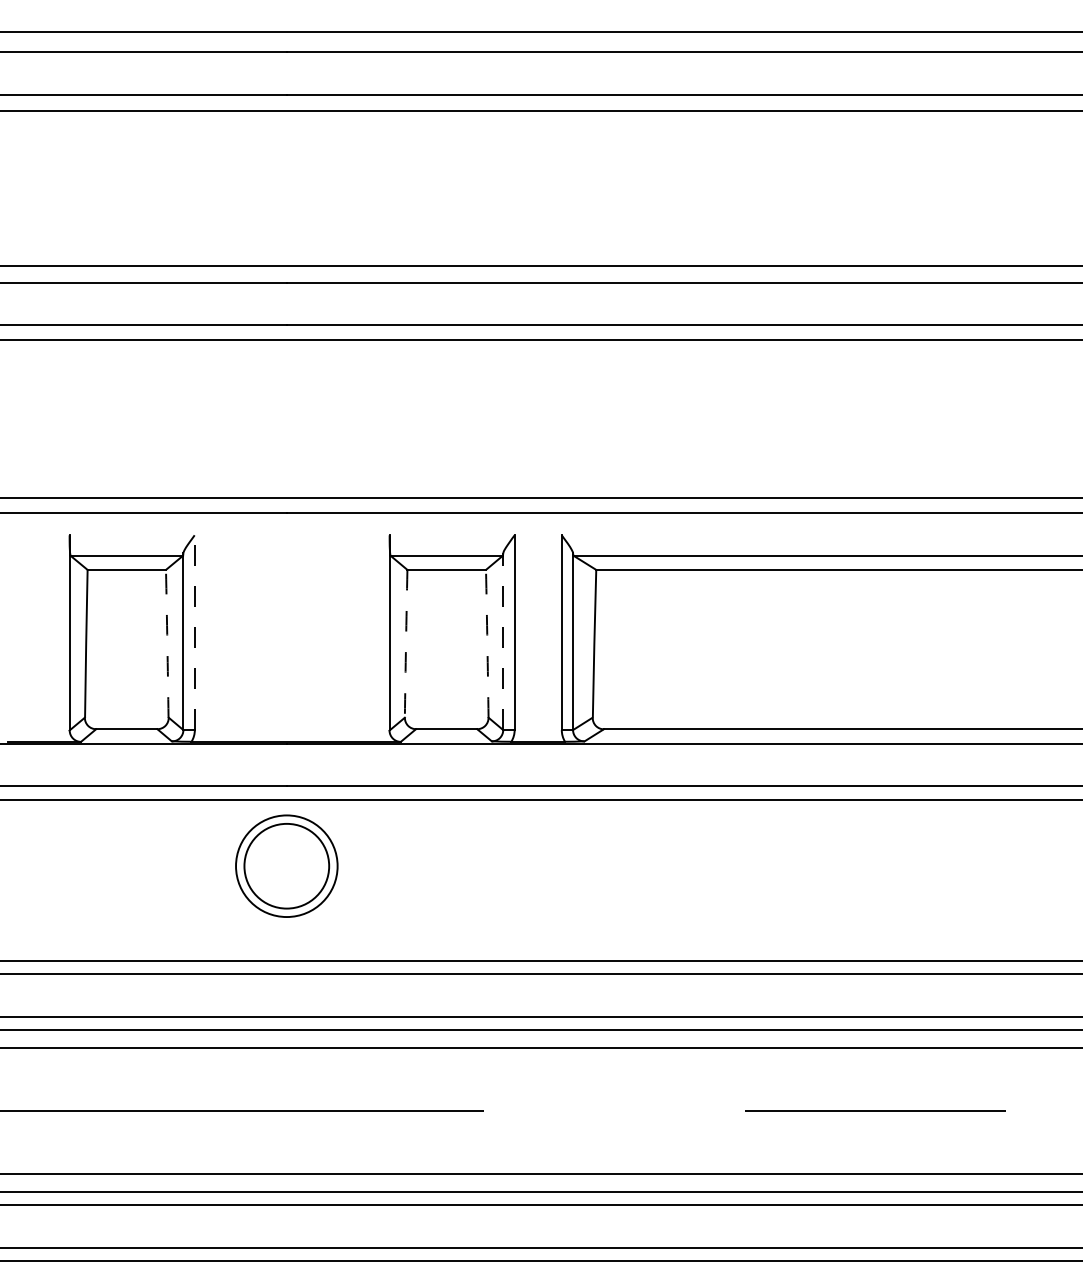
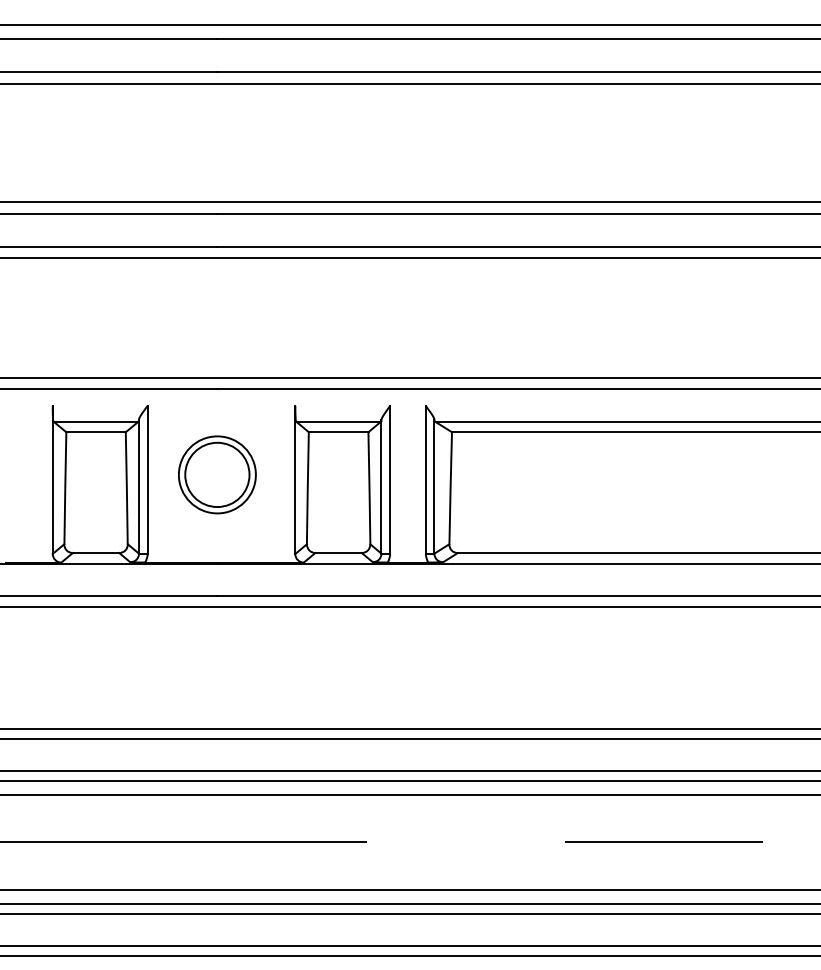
line: (194, 632) -> (147, 479), dashed -> solid
line: (503, 641) -> (381, 486), dashed -> solid
arc: (166, 644) -> (126, 488), dashed -> solid
arc: (405, 644) -> (307, 488), dashed -> solid
arc: (487, 644) -> (369, 488), dashed -> solid
part: (286, 865) -> (217, 474), moved

